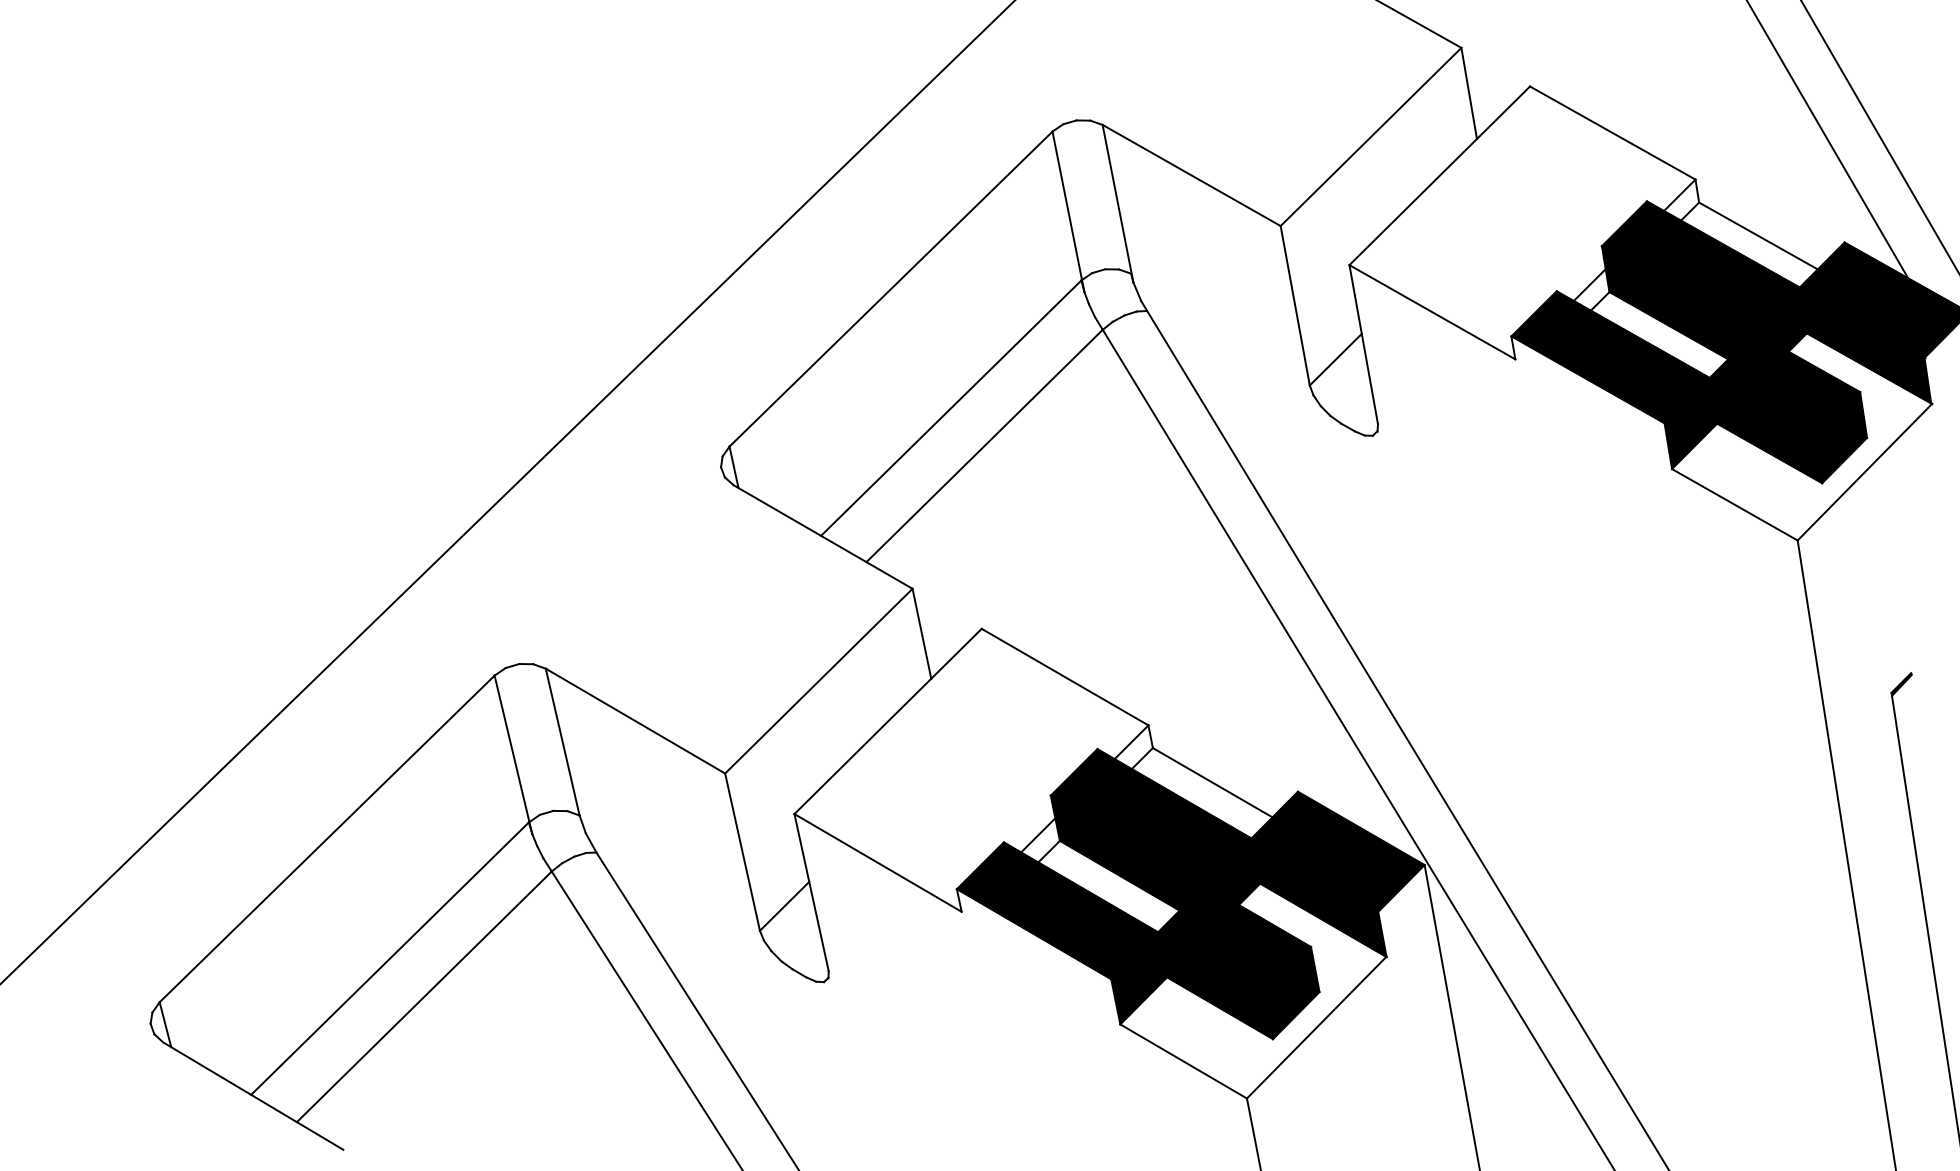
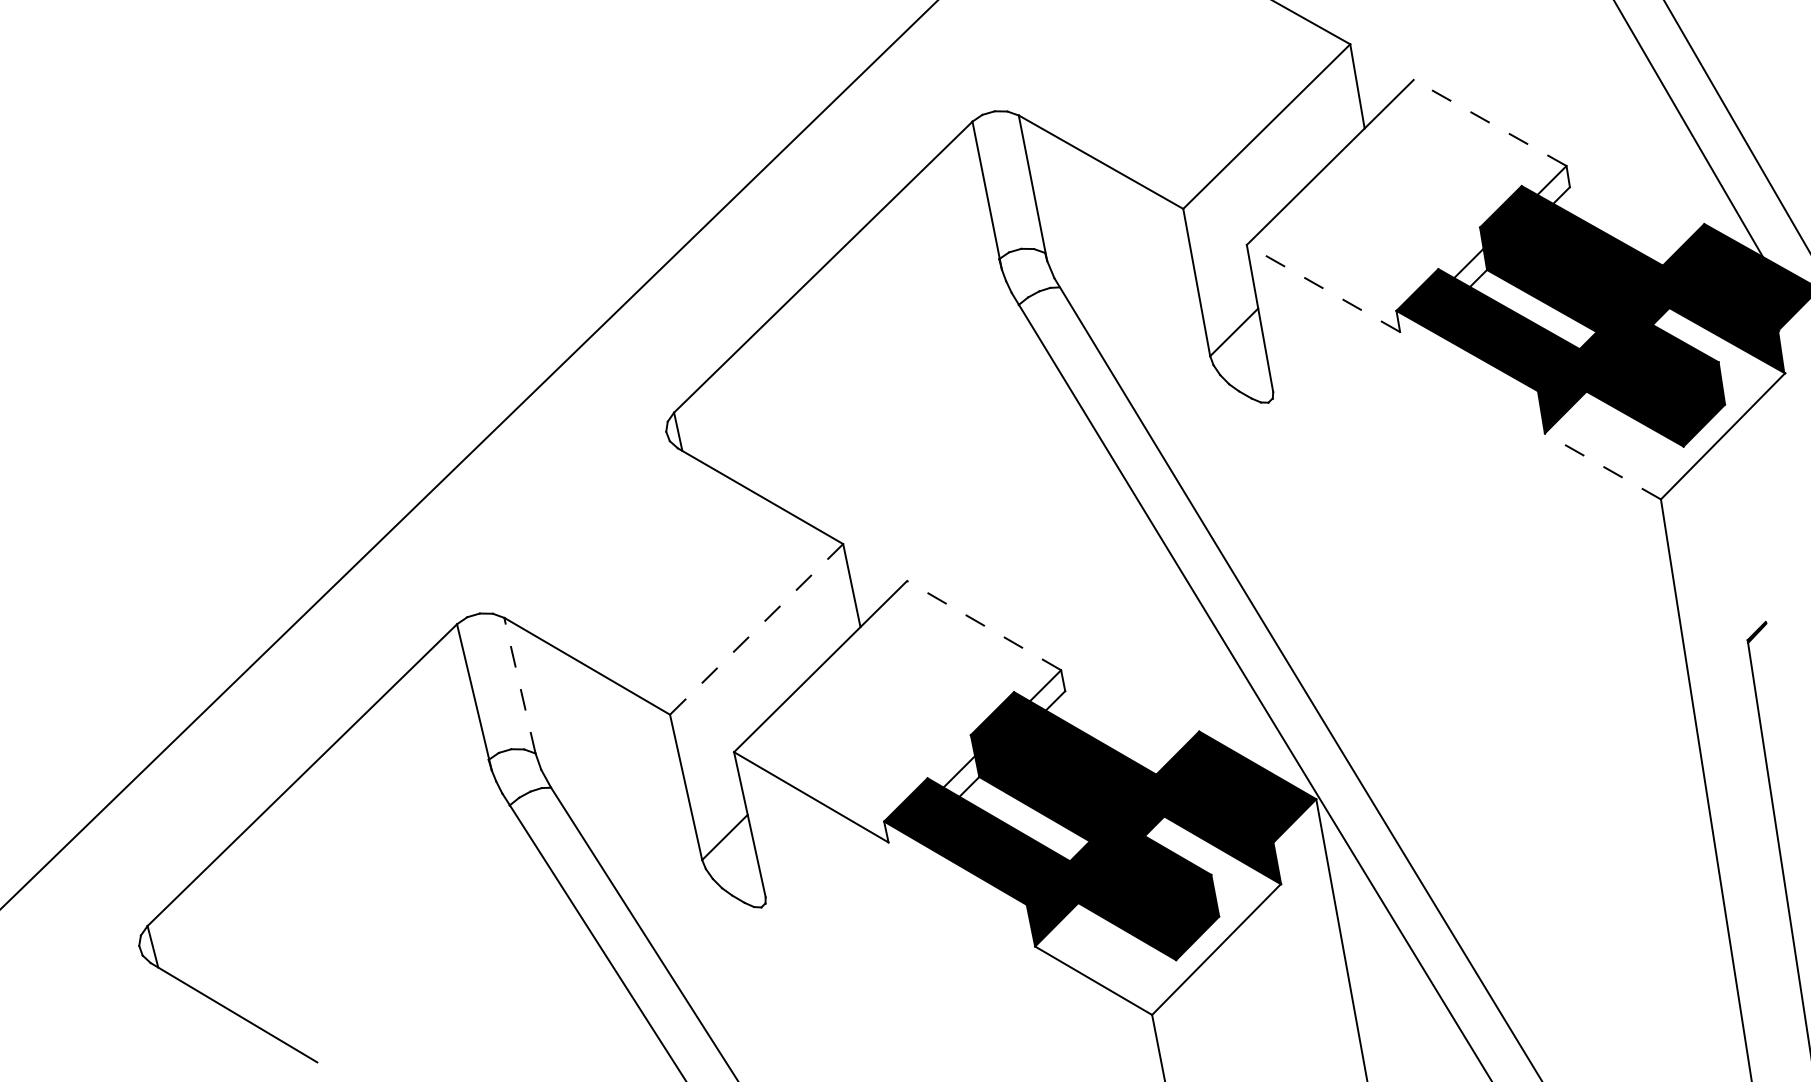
line: (1612, 133) -> (1489, 123), solid -> dashed
line: (1758, 235) -> (1624, 217), removed
line: (1431, 311) -> (1322, 287), solid -> dashed
line: (951, 407) -> (879, 376), removed
line: (984, 446) -> (909, 412), removed
line: (1734, 504) -> (1602, 466), solid -> dashed
line: (1064, 676) -> (983, 625), solid -> dashed
line: (818, 681) -> (756, 629), solid -> dashed
line: (562, 741) -> (519, 685), solid -> dashed
line: (1212, 782) -> (1120, 723), removed
line: (389, 958) -> (359, 885), removed
line: (423, 996) -> (391, 920), removed

